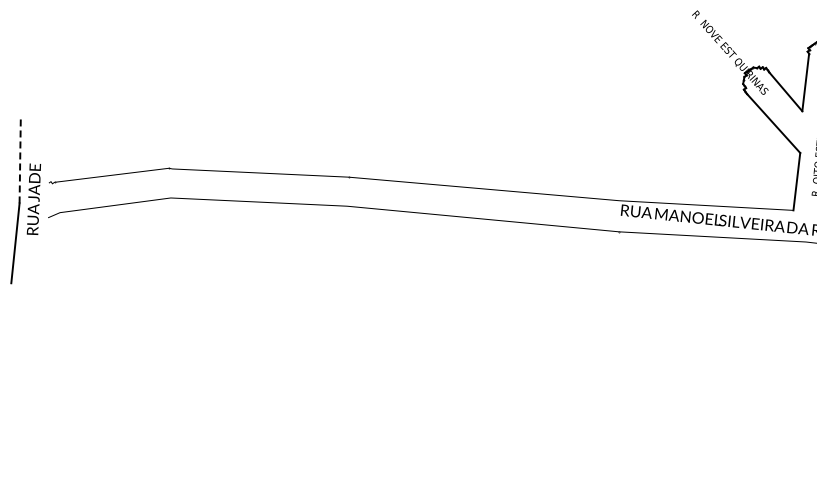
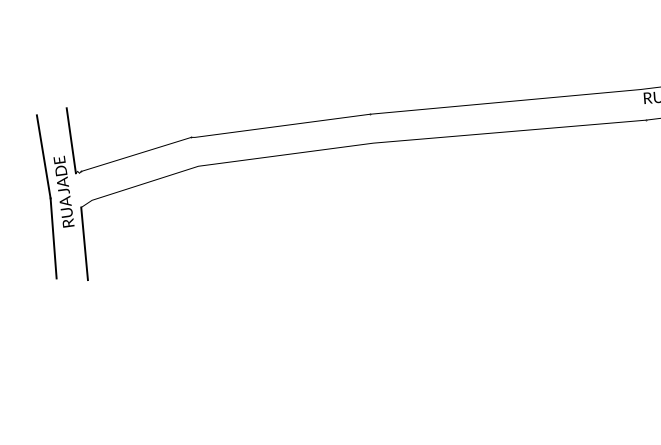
line: (49, 150) -> (70, 141), added
line: (20, 160) -> (43, 155), dashed -> solid
line: (44, 253) -> (84, 243), added

